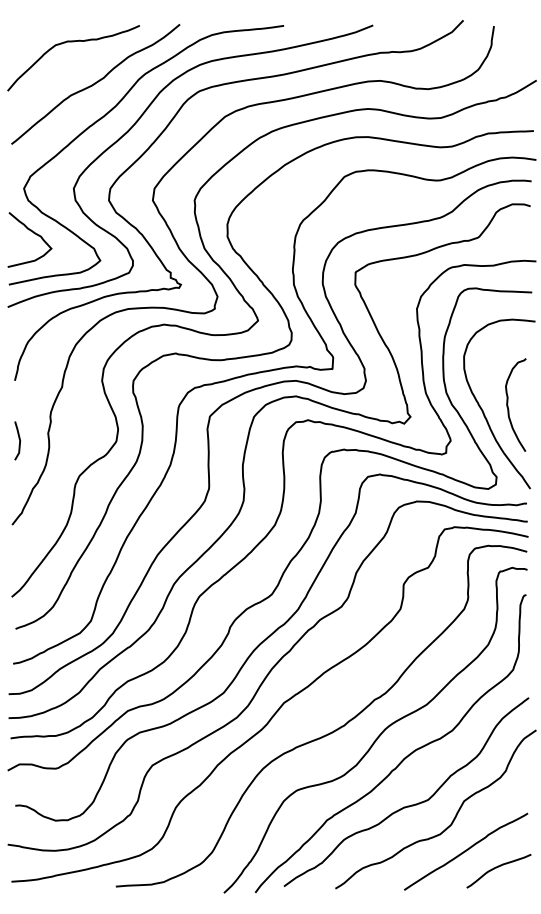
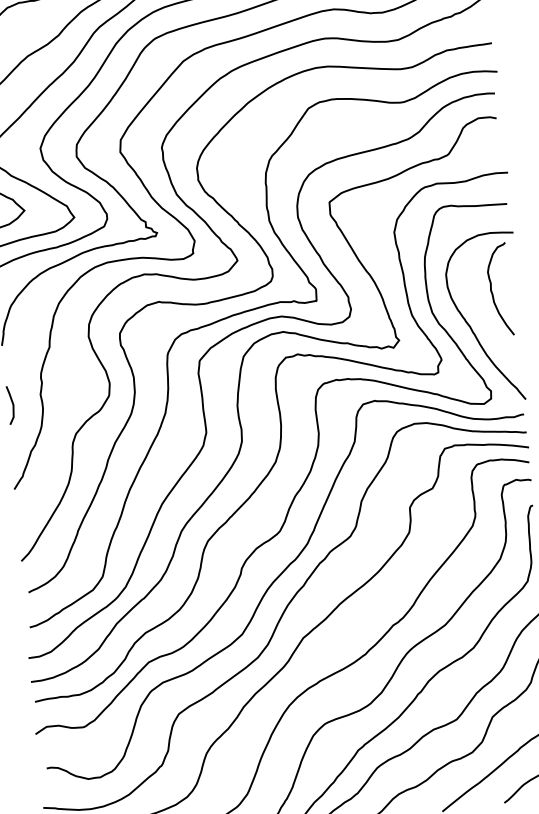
curve: (508, 403) -> (492, 288), moved

